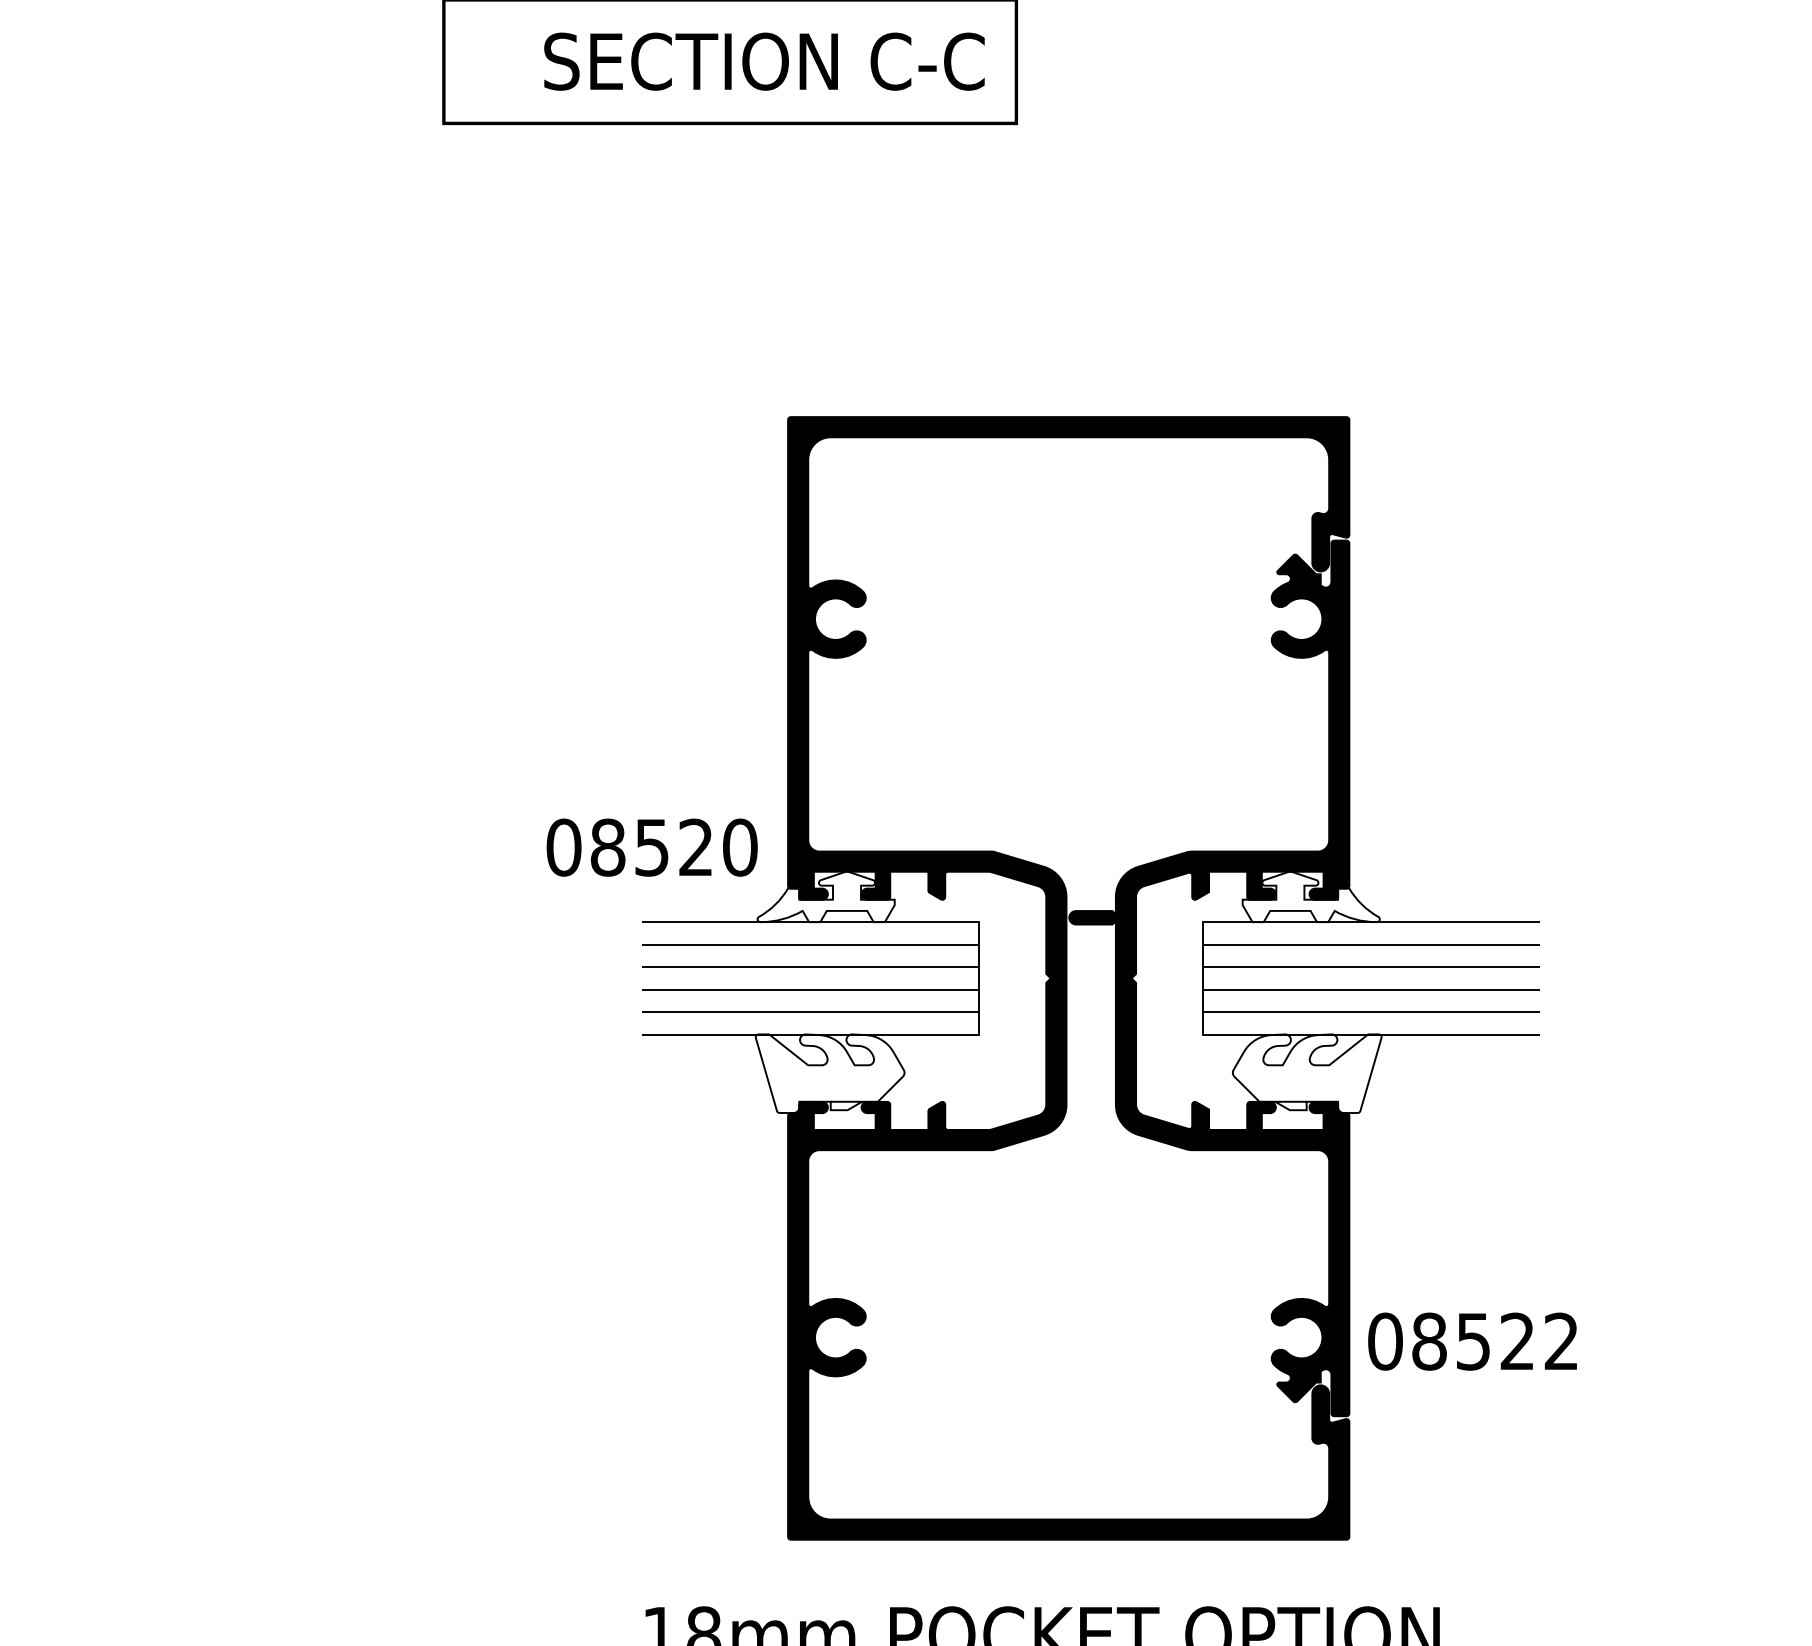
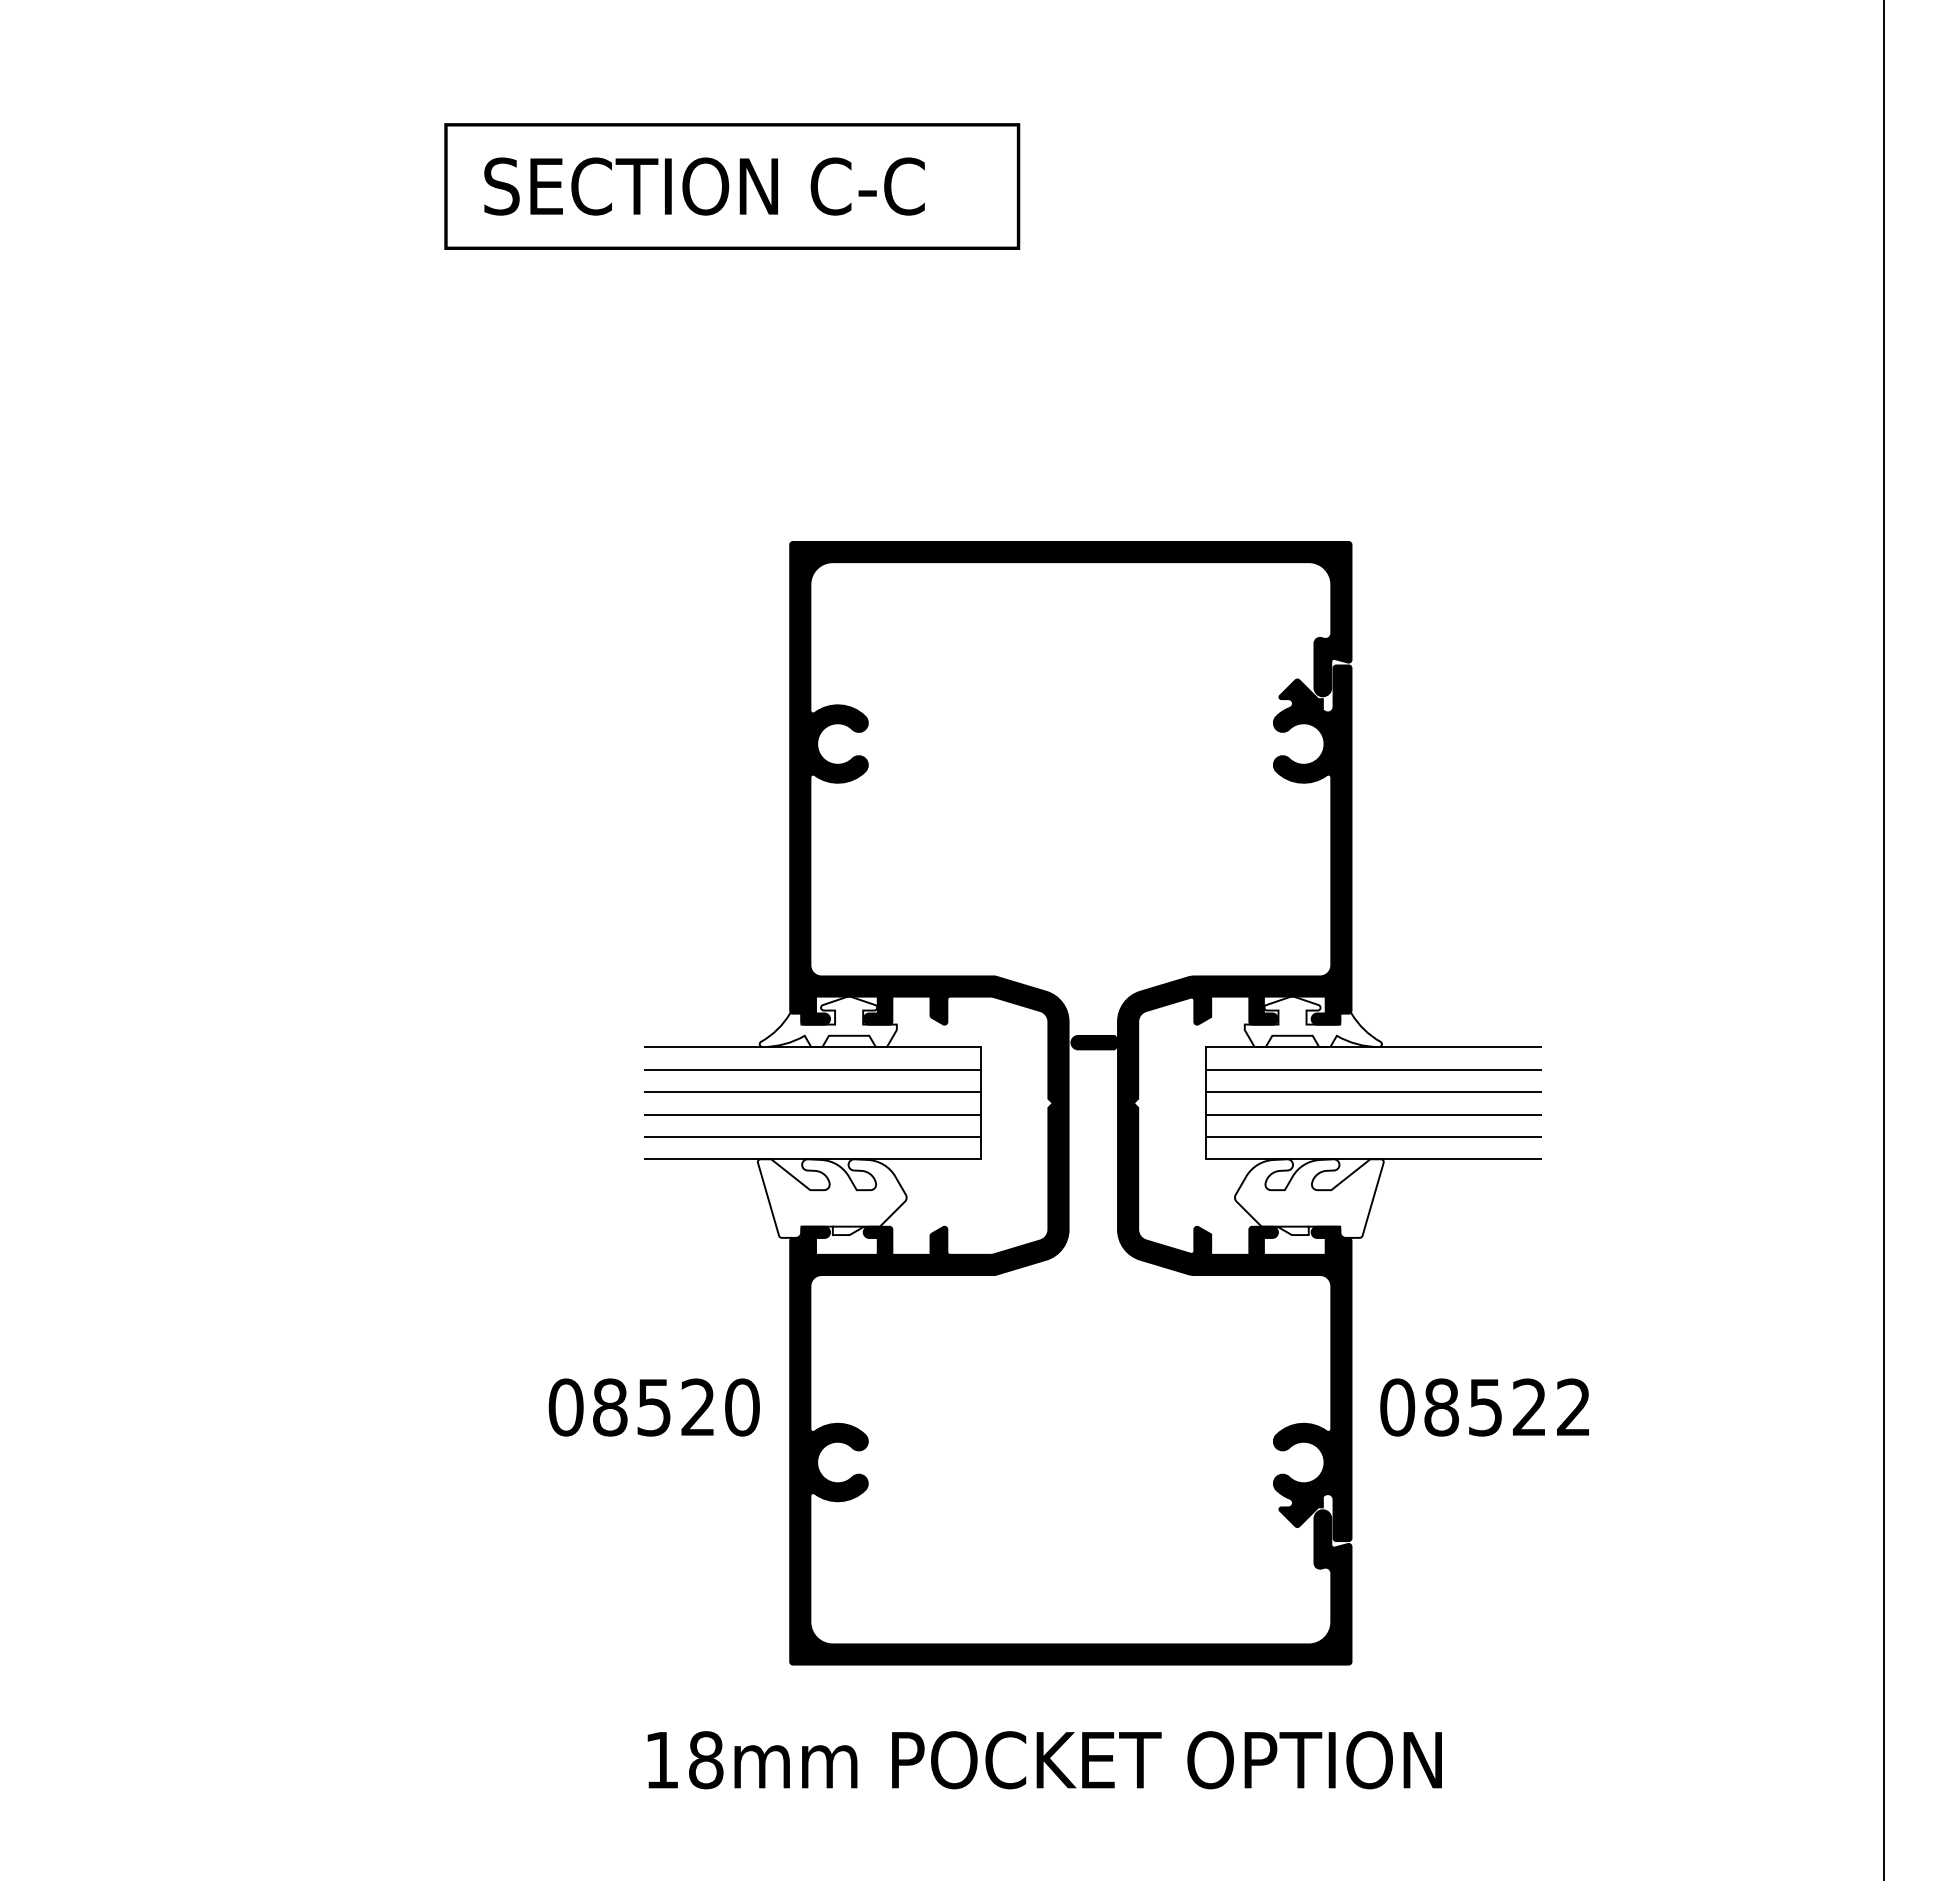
text: (764, 61) -> (704, 186), moved
text: (651, 847) -> (653, 1407), moved
text: (1472, 1341) -> (1484, 1407), moved

